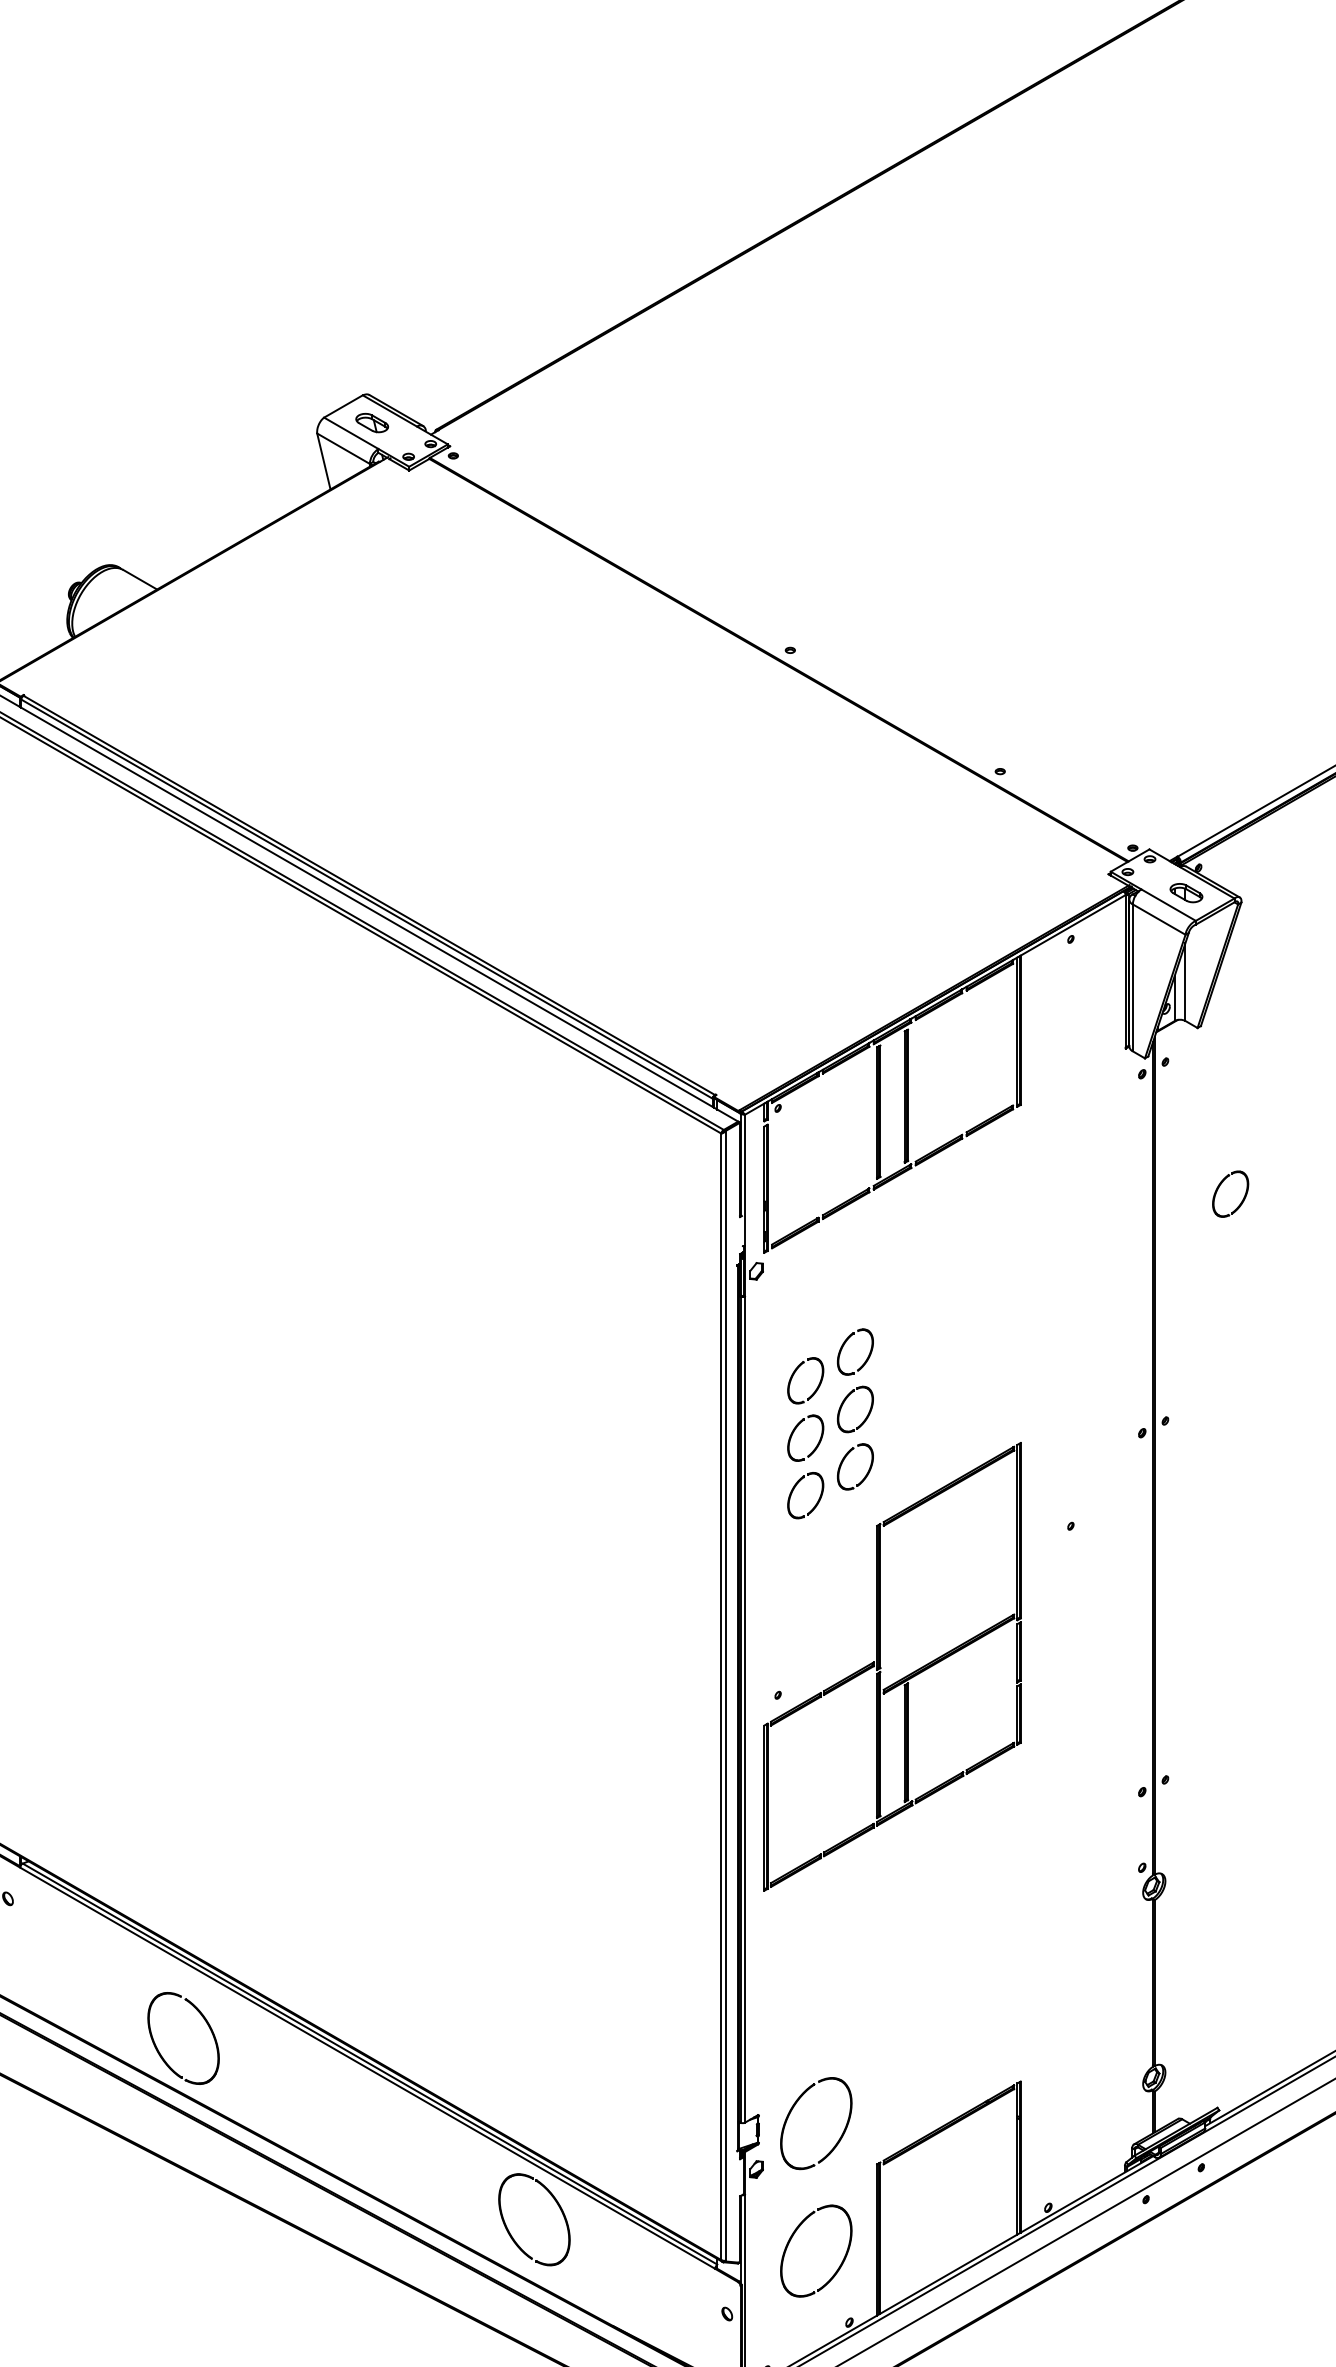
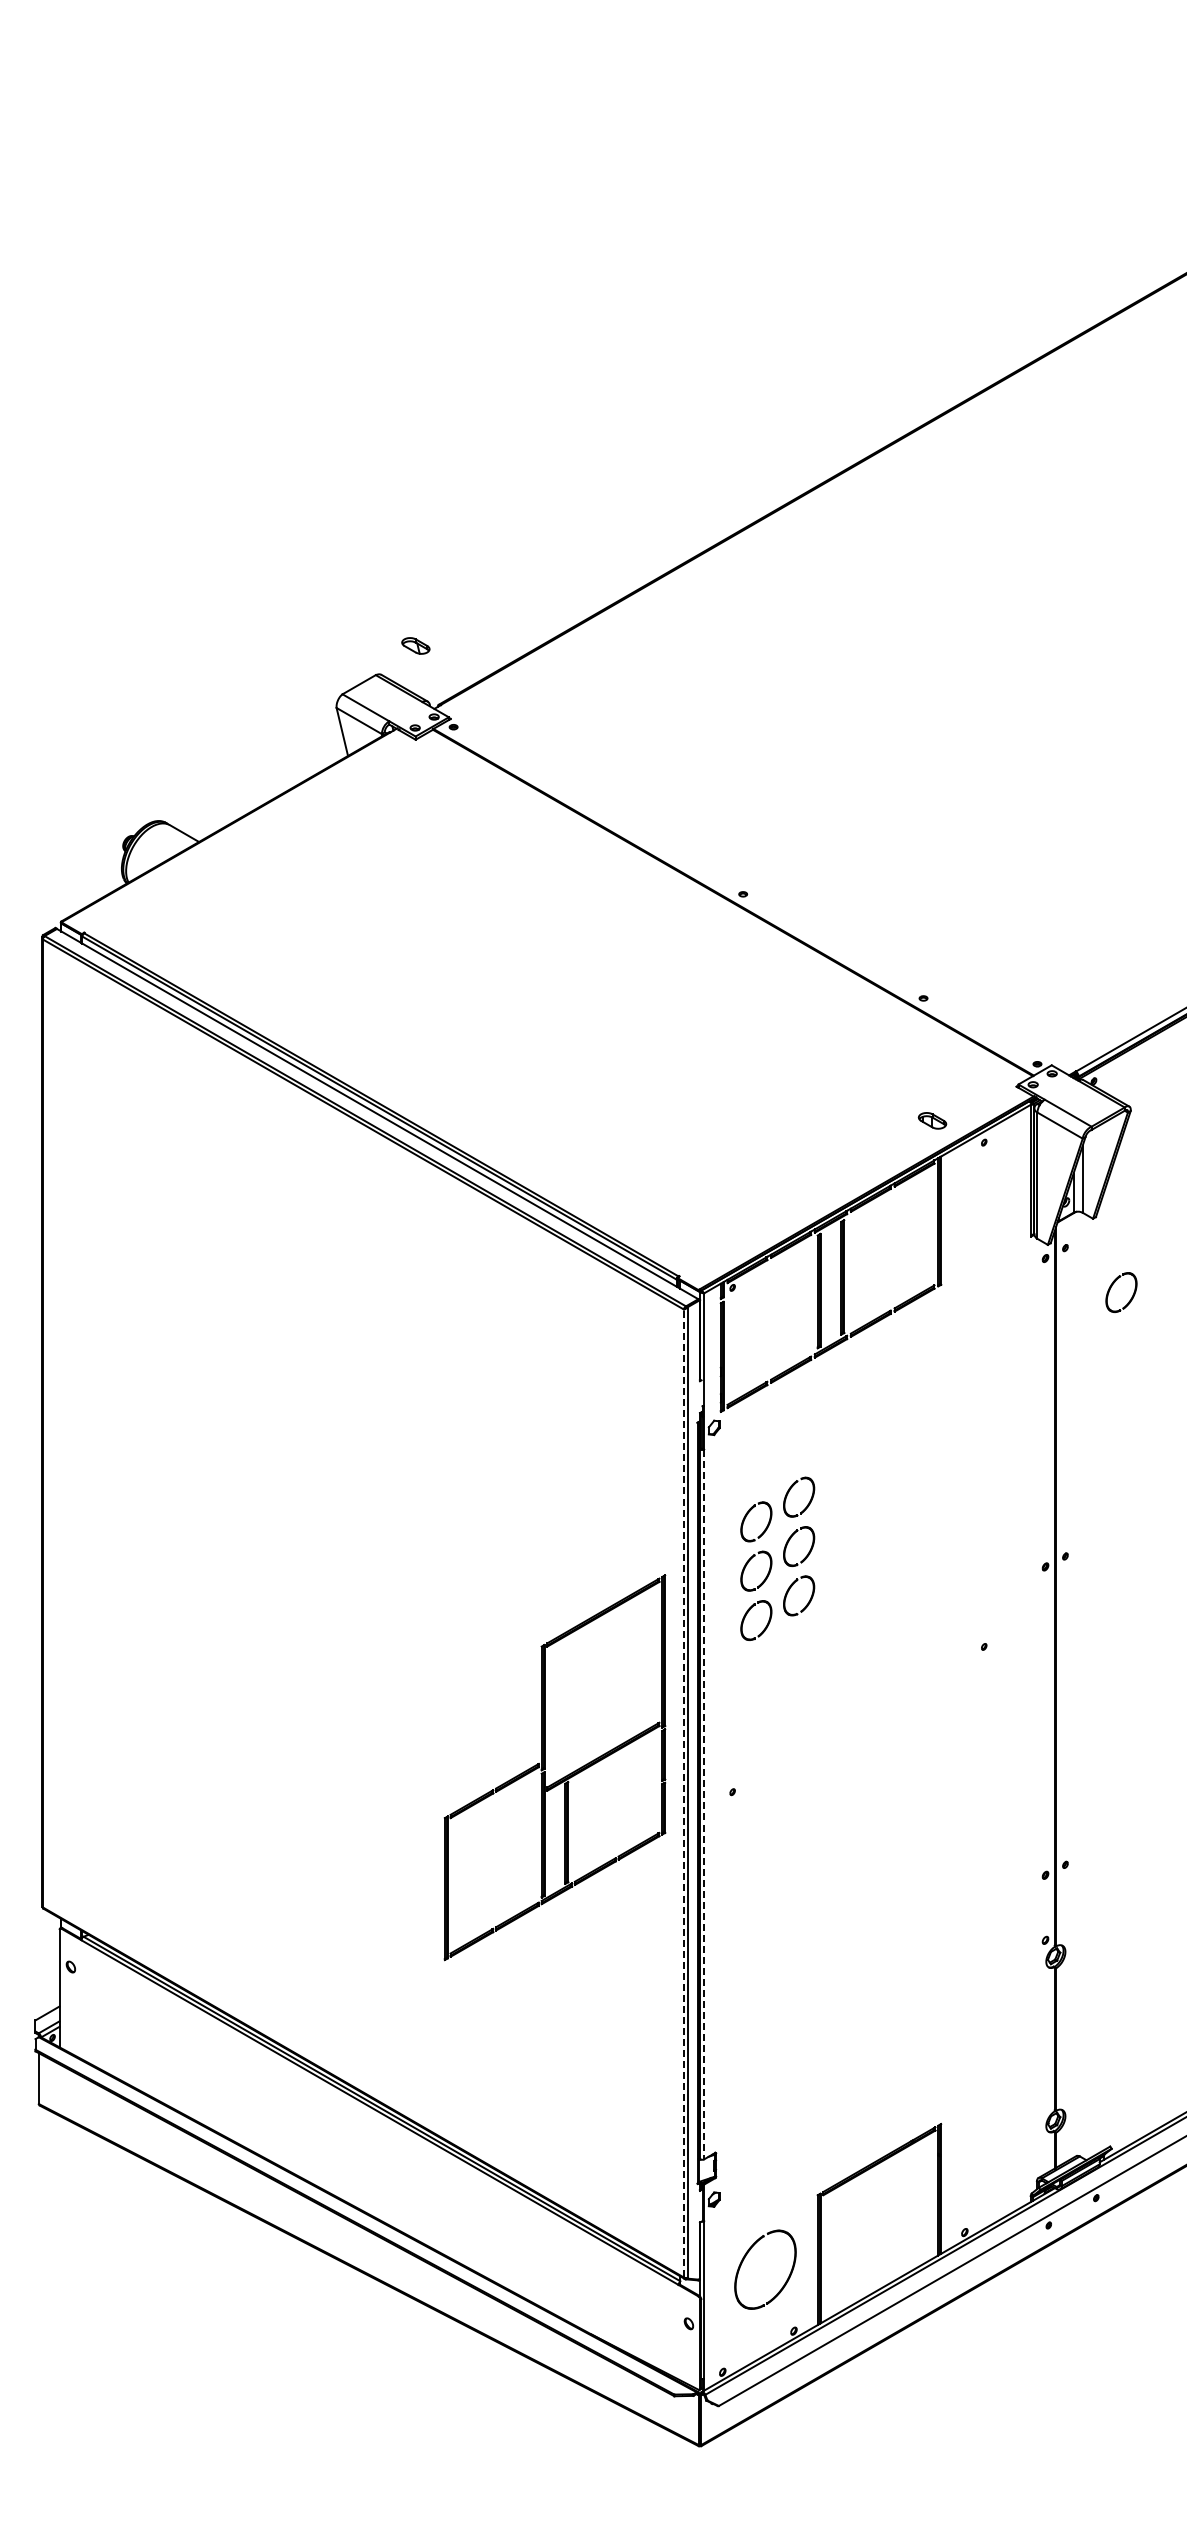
part: (371, 422) -> (415, 645), moved
part: (1186, 892) -> (932, 1120), moved
part: (1230, 1194) -> (1121, 1292), moved
part: (891, 1666) -> (554, 1767), moved
line: (720, 1696) -> (683, 1793), solid -> dashed
line: (745, 1709) -> (704, 1804), solid -> dashed
part: (207, 2026) -> (242, 2076), removed
part: (838, 2139) -> (784, 2173), removed
part: (557, 2206) -> (543, 2231), removed

